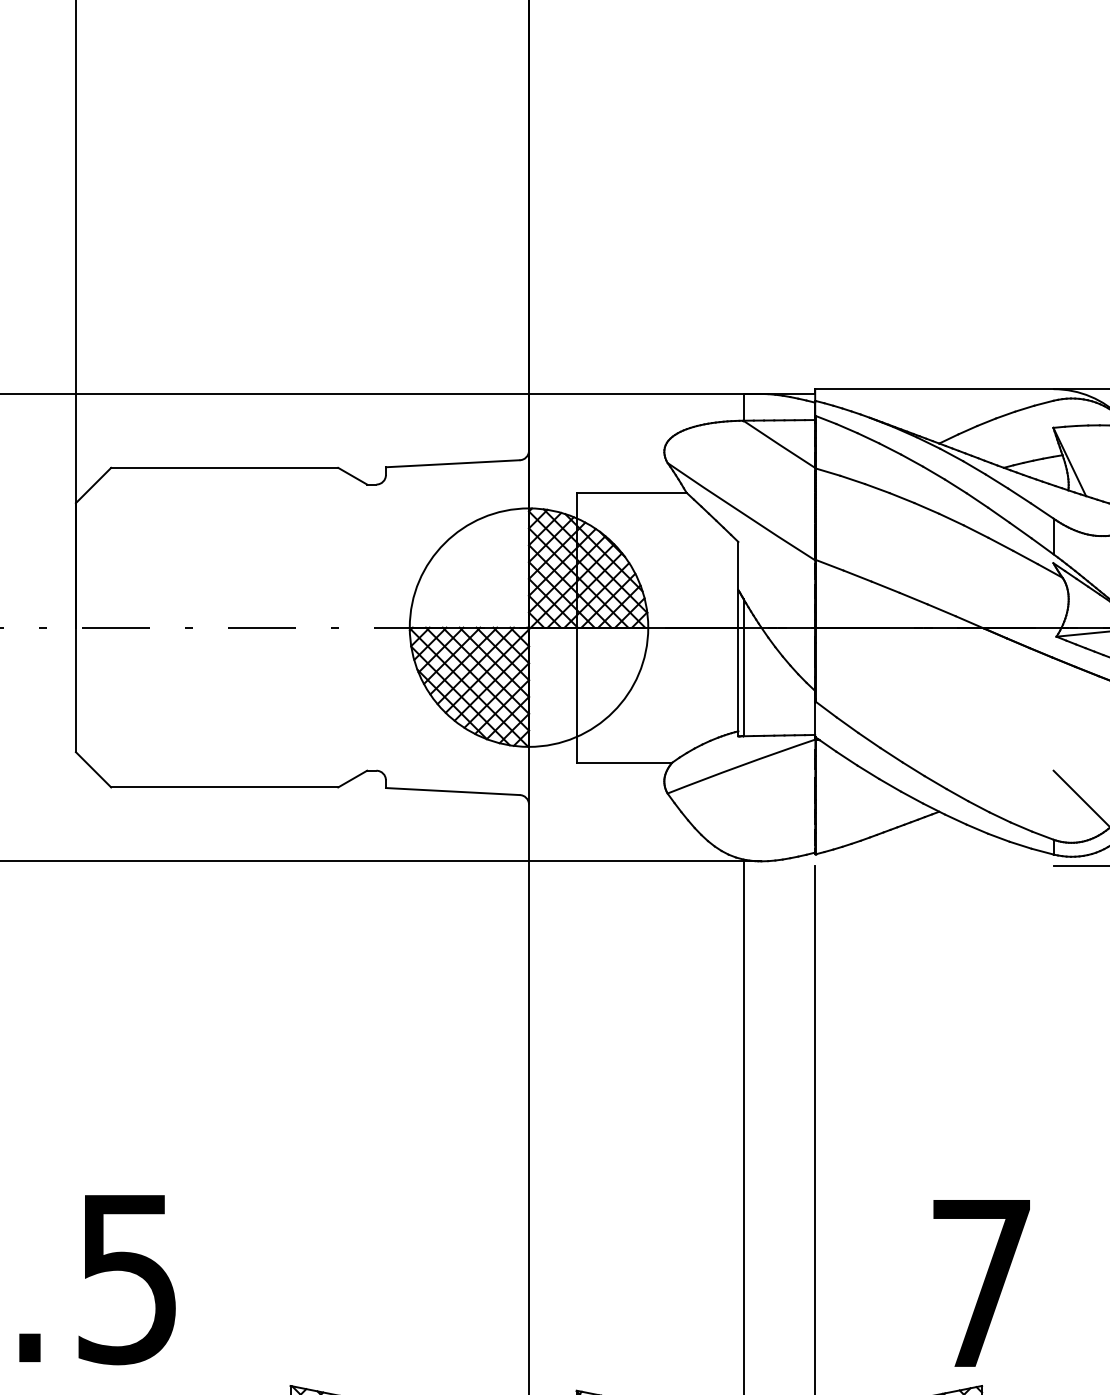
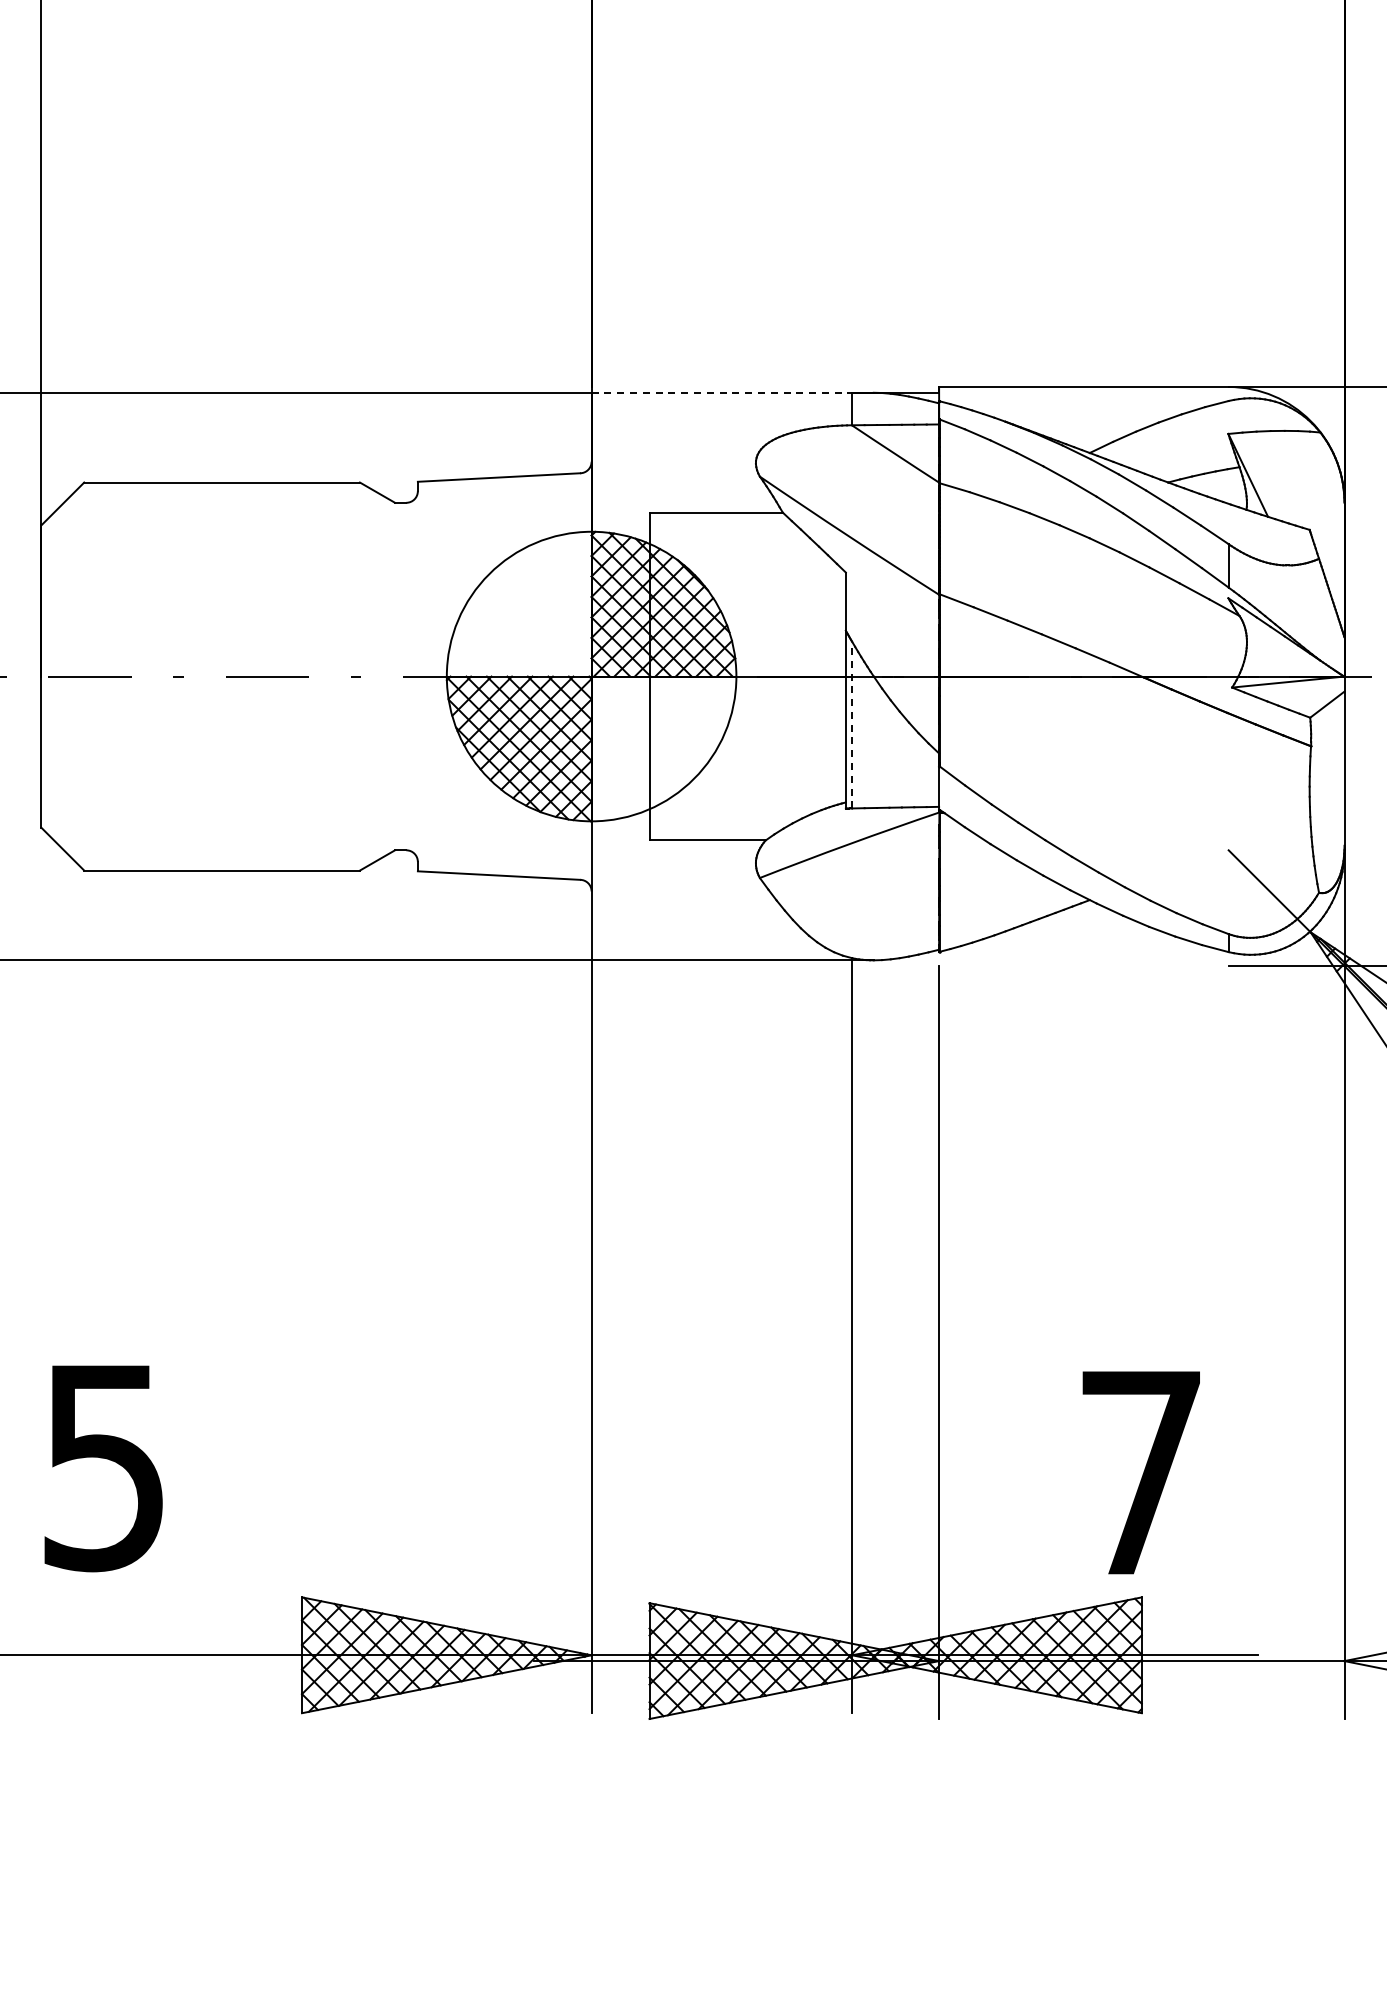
line: (636, 393) -> (722, 392), solid -> dashed
line: (743, 667) -> (852, 724), solid -> dashed

